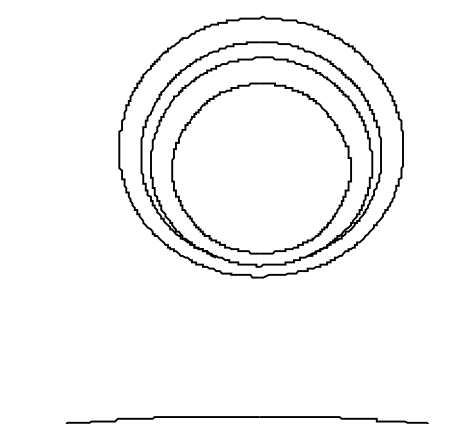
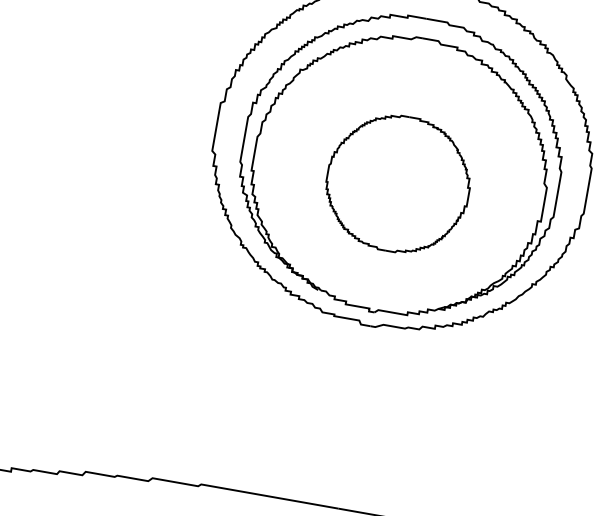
part: (261, 168) -> (398, 183), size x0.6

